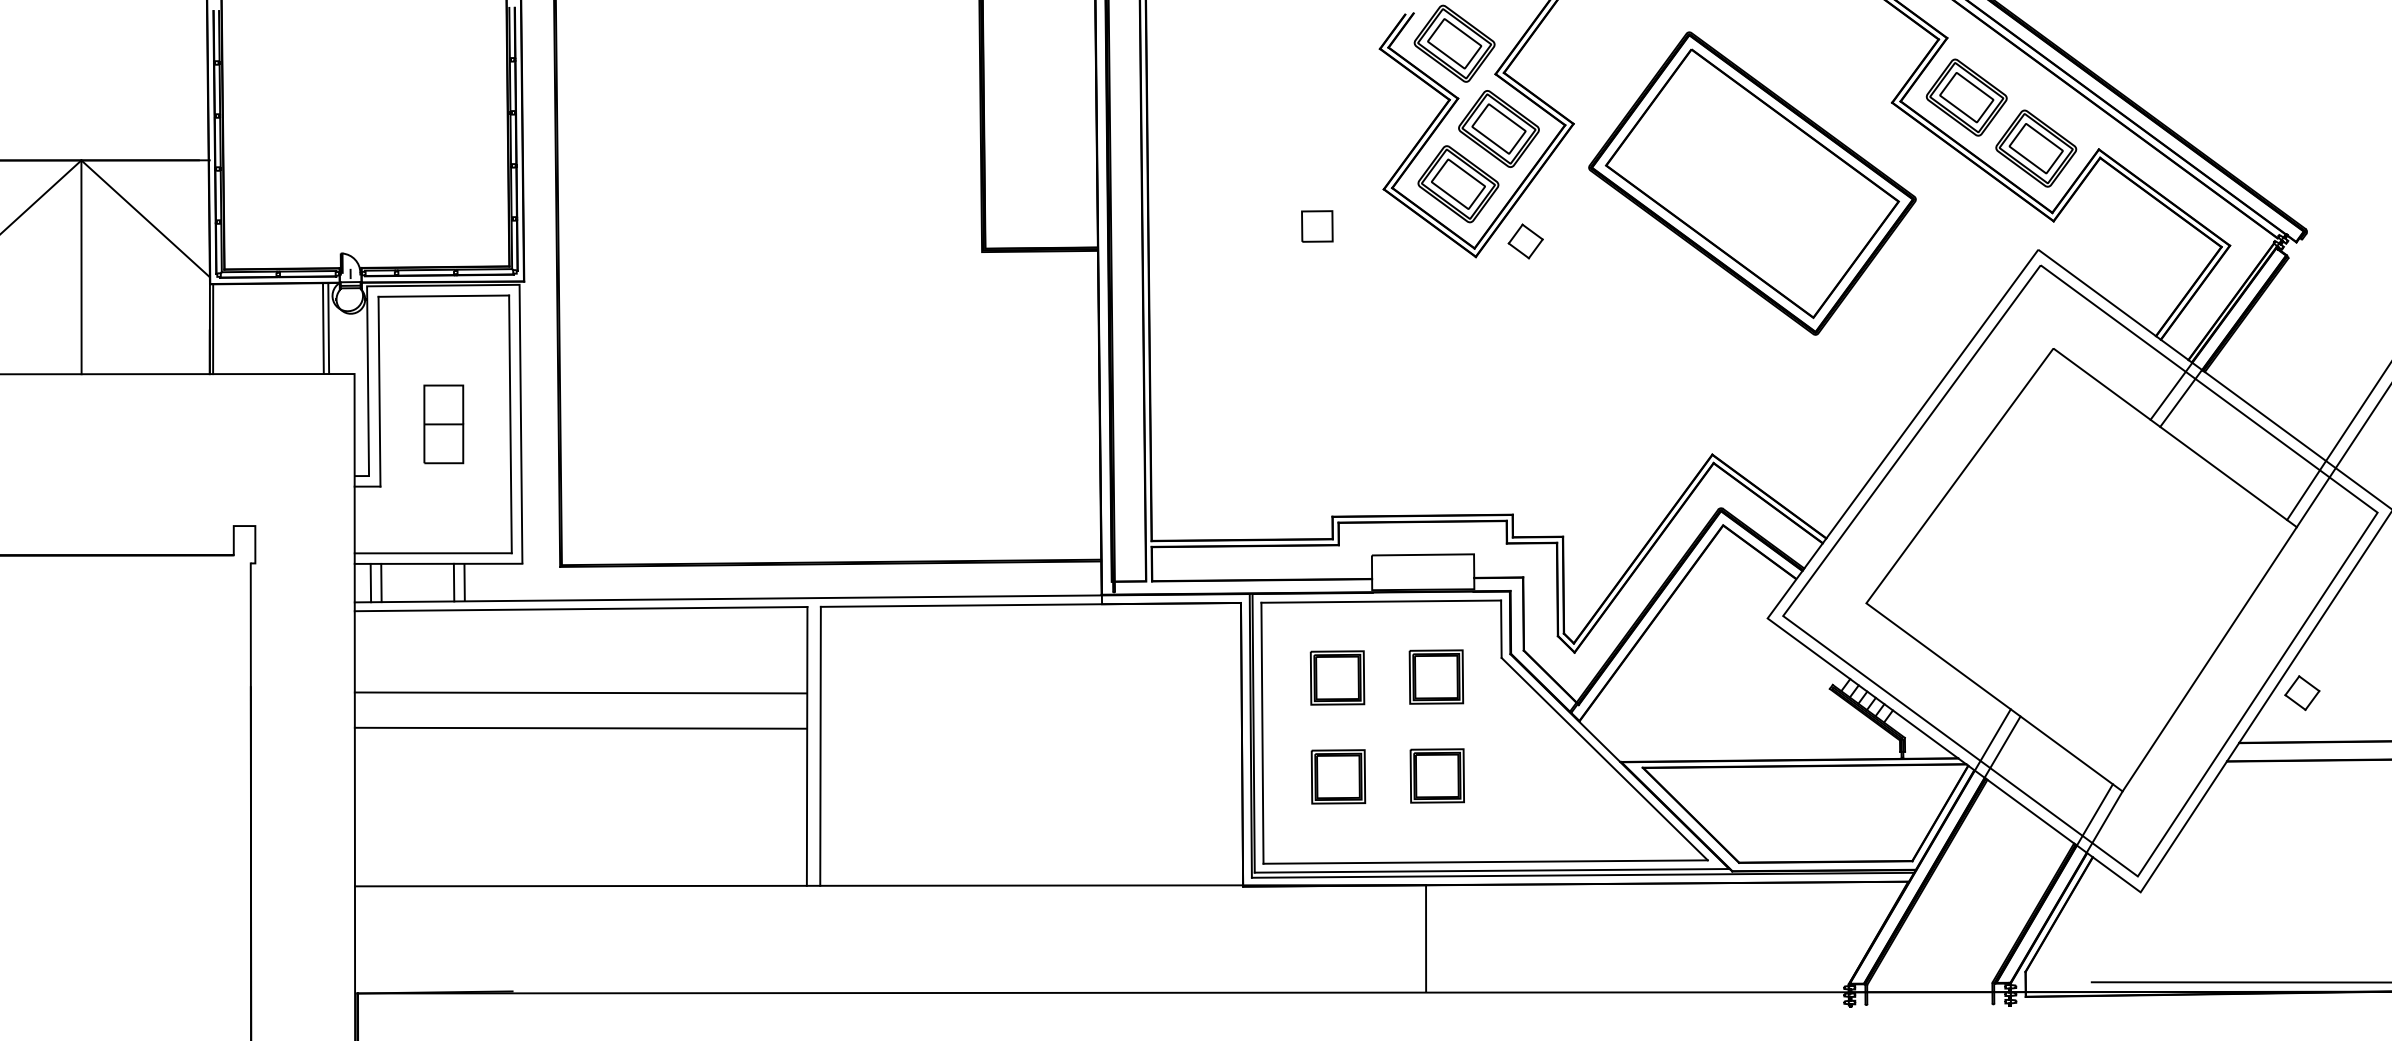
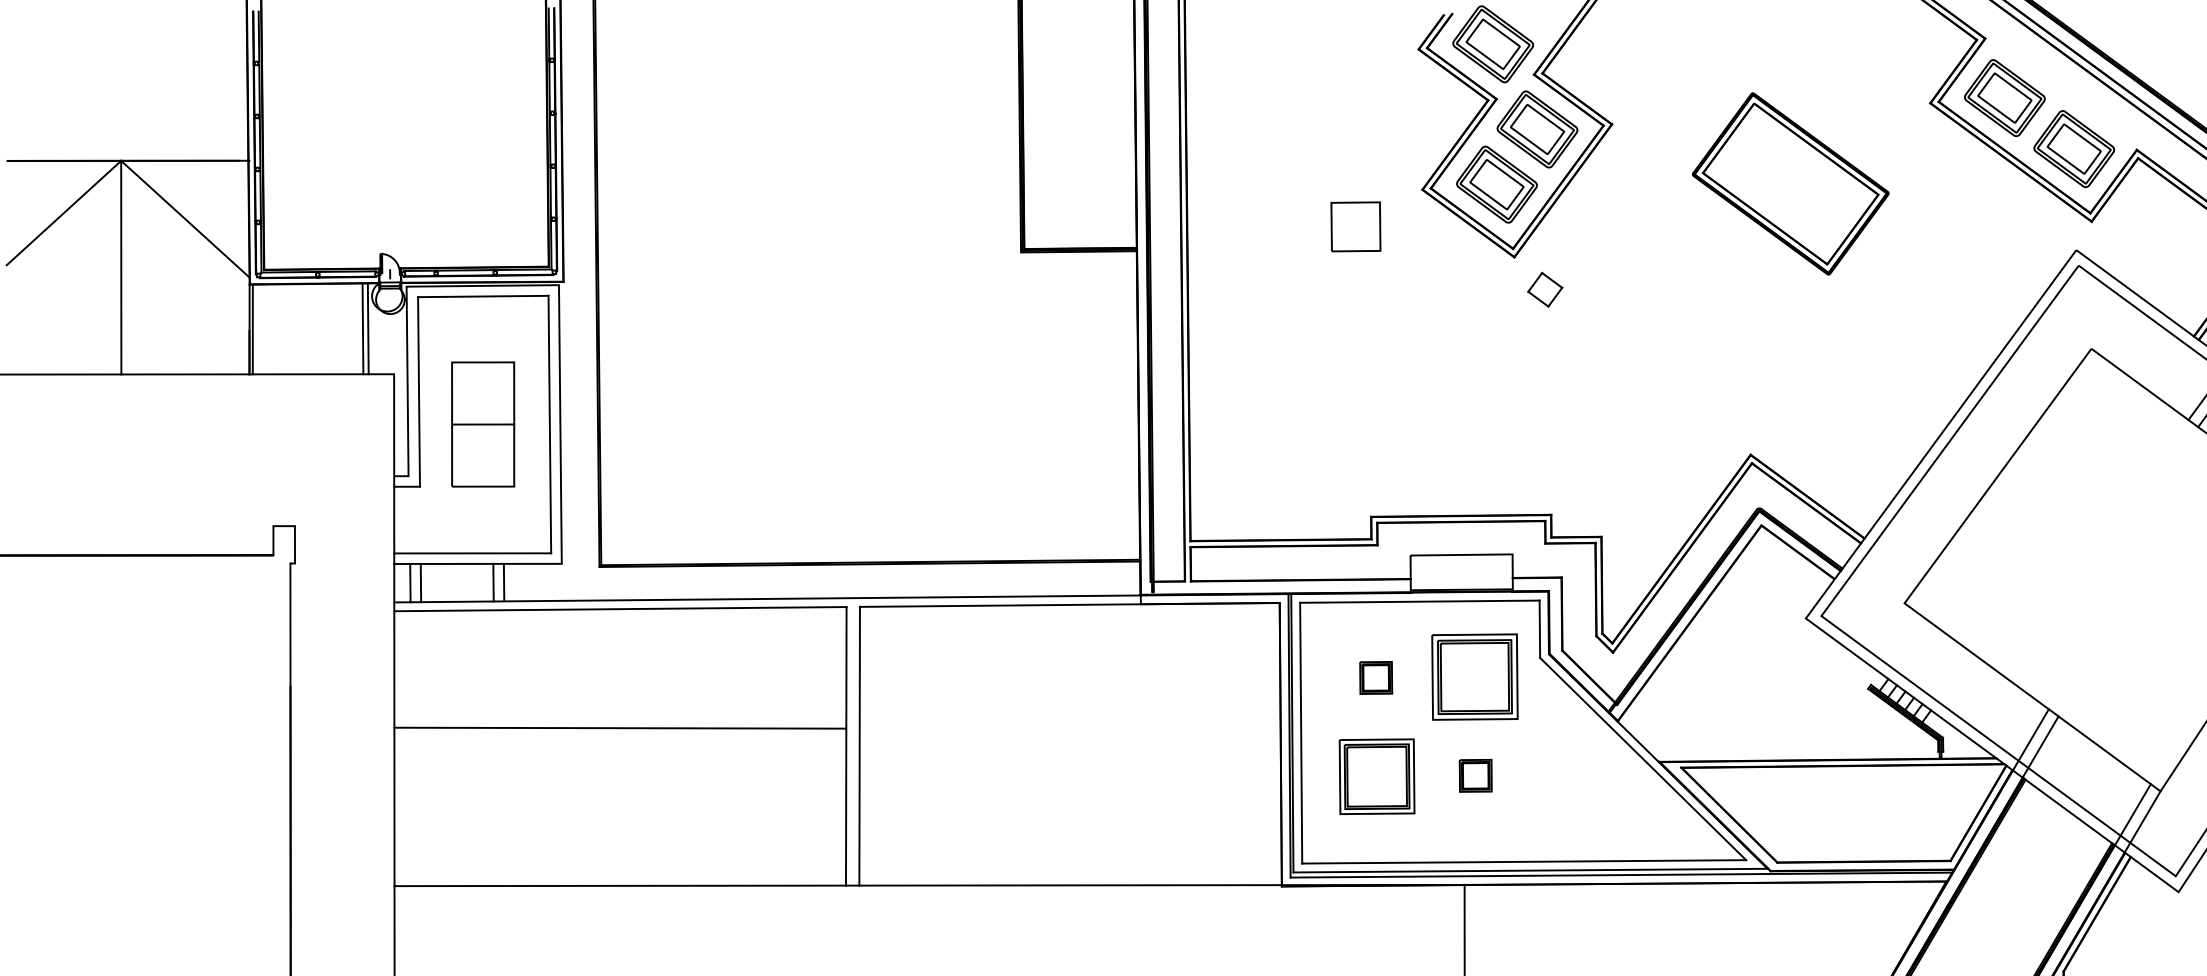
part: (1752, 183) -> (1790, 183), size x0.6
part: (1317, 226) -> (1356, 226), size x1.6
part: (1525, 241) -> (1545, 289), moved
part: (443, 424) -> (482, 424), size x1.6
part: (1436, 676) -> (1475, 676), size x1.6
part: (1337, 677) -> (1376, 677), size x0.6
line: (580, 692) -> (619, 692), removed
part: (1436, 775) -> (1475, 775), size x0.6
part: (1338, 776) -> (1377, 776), size x1.4

